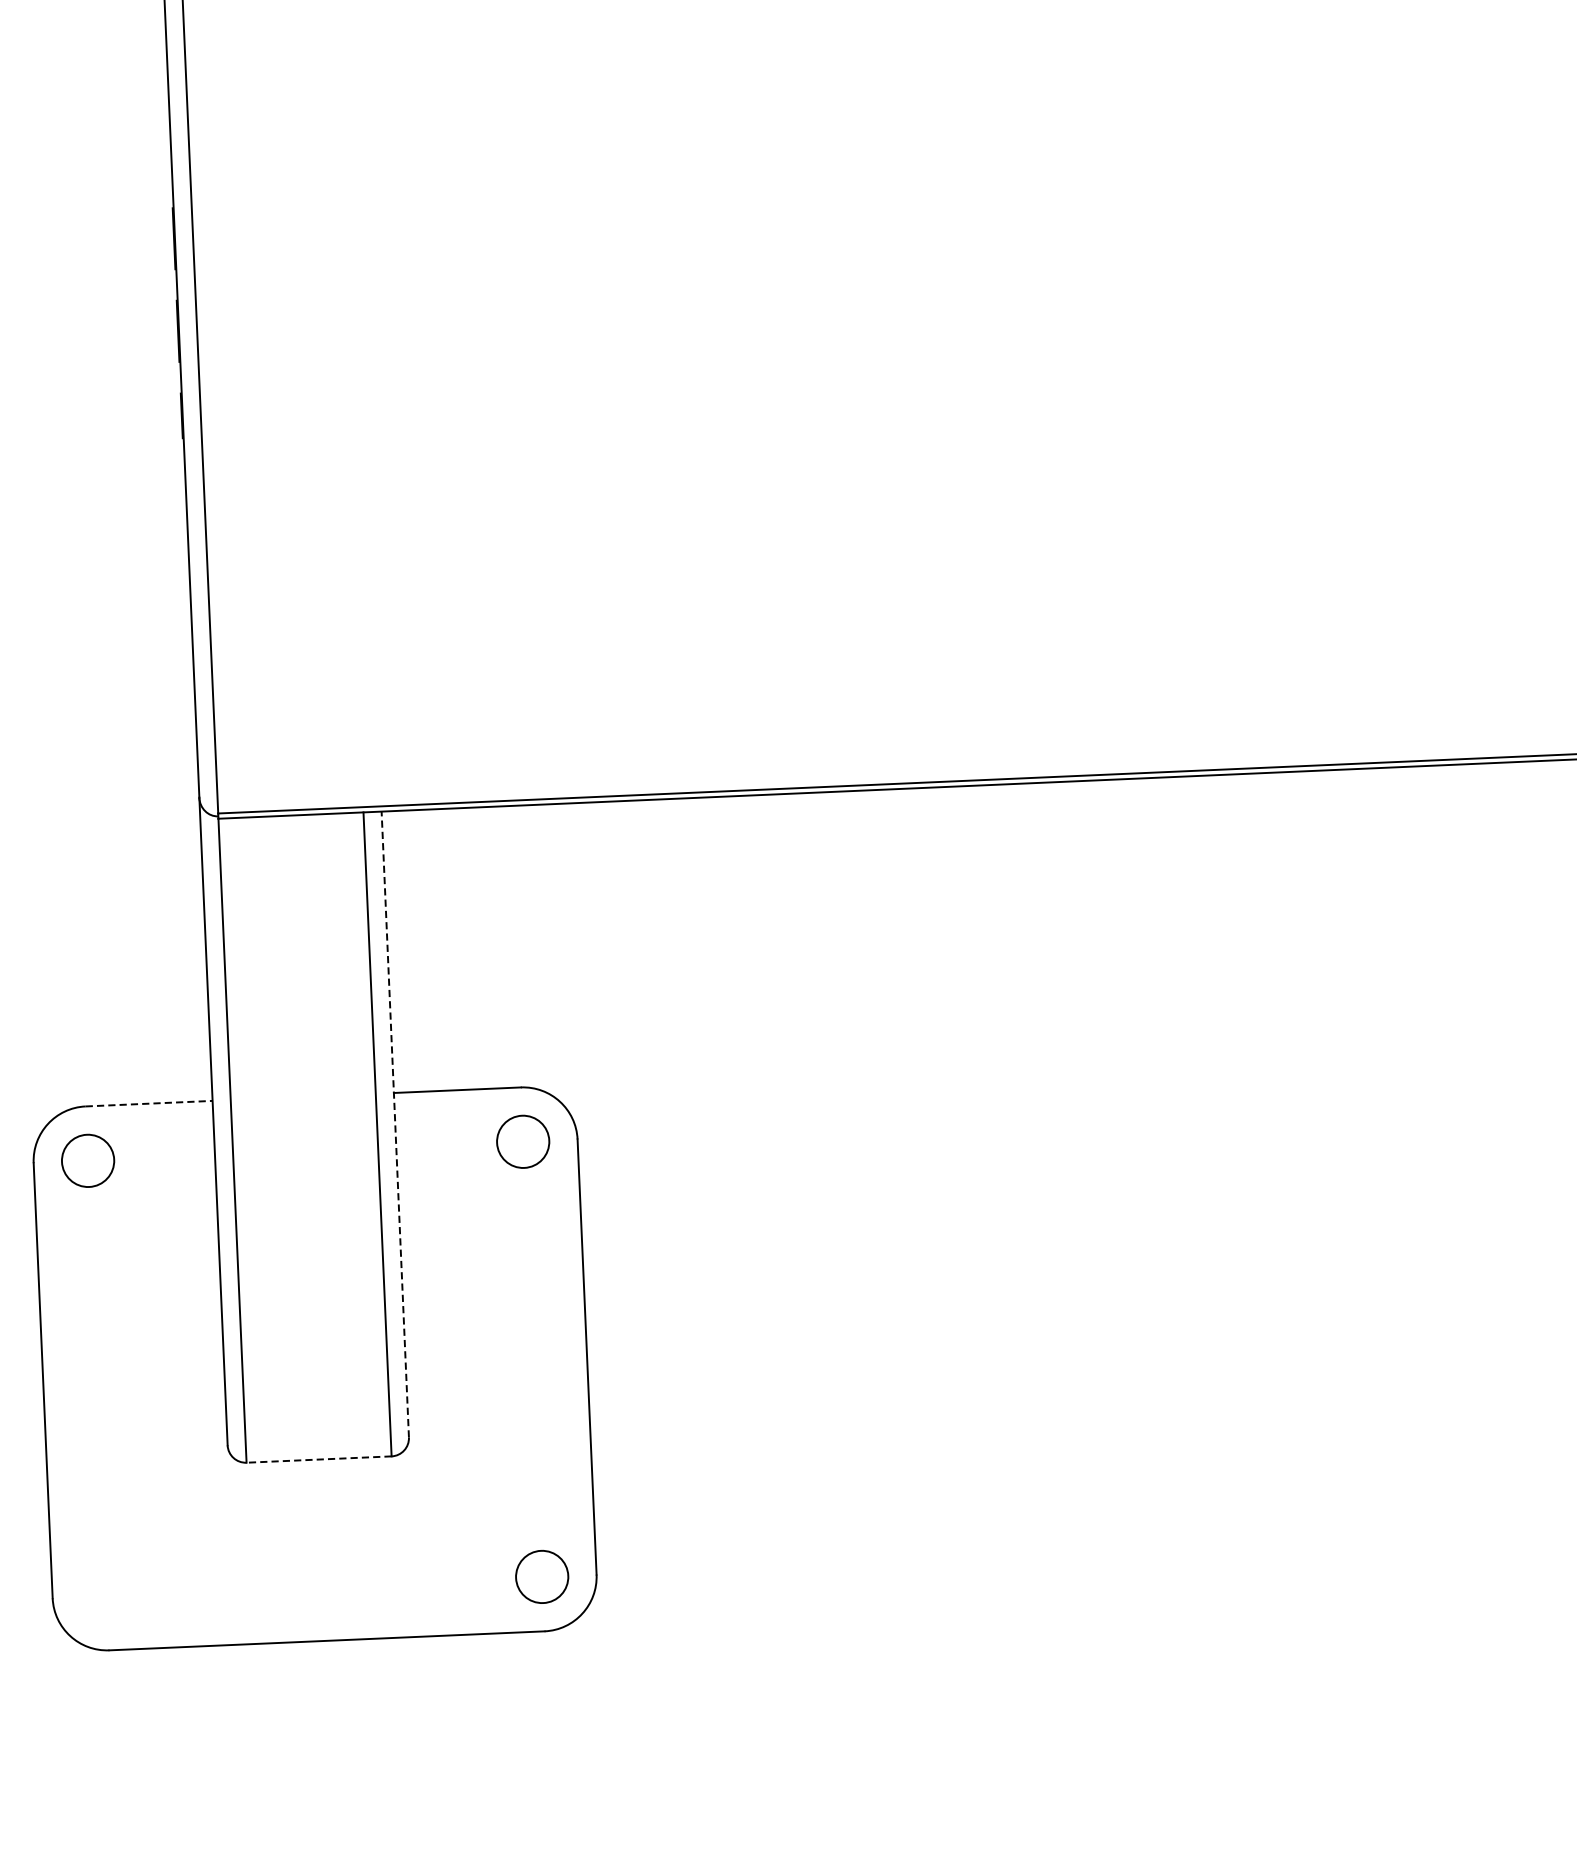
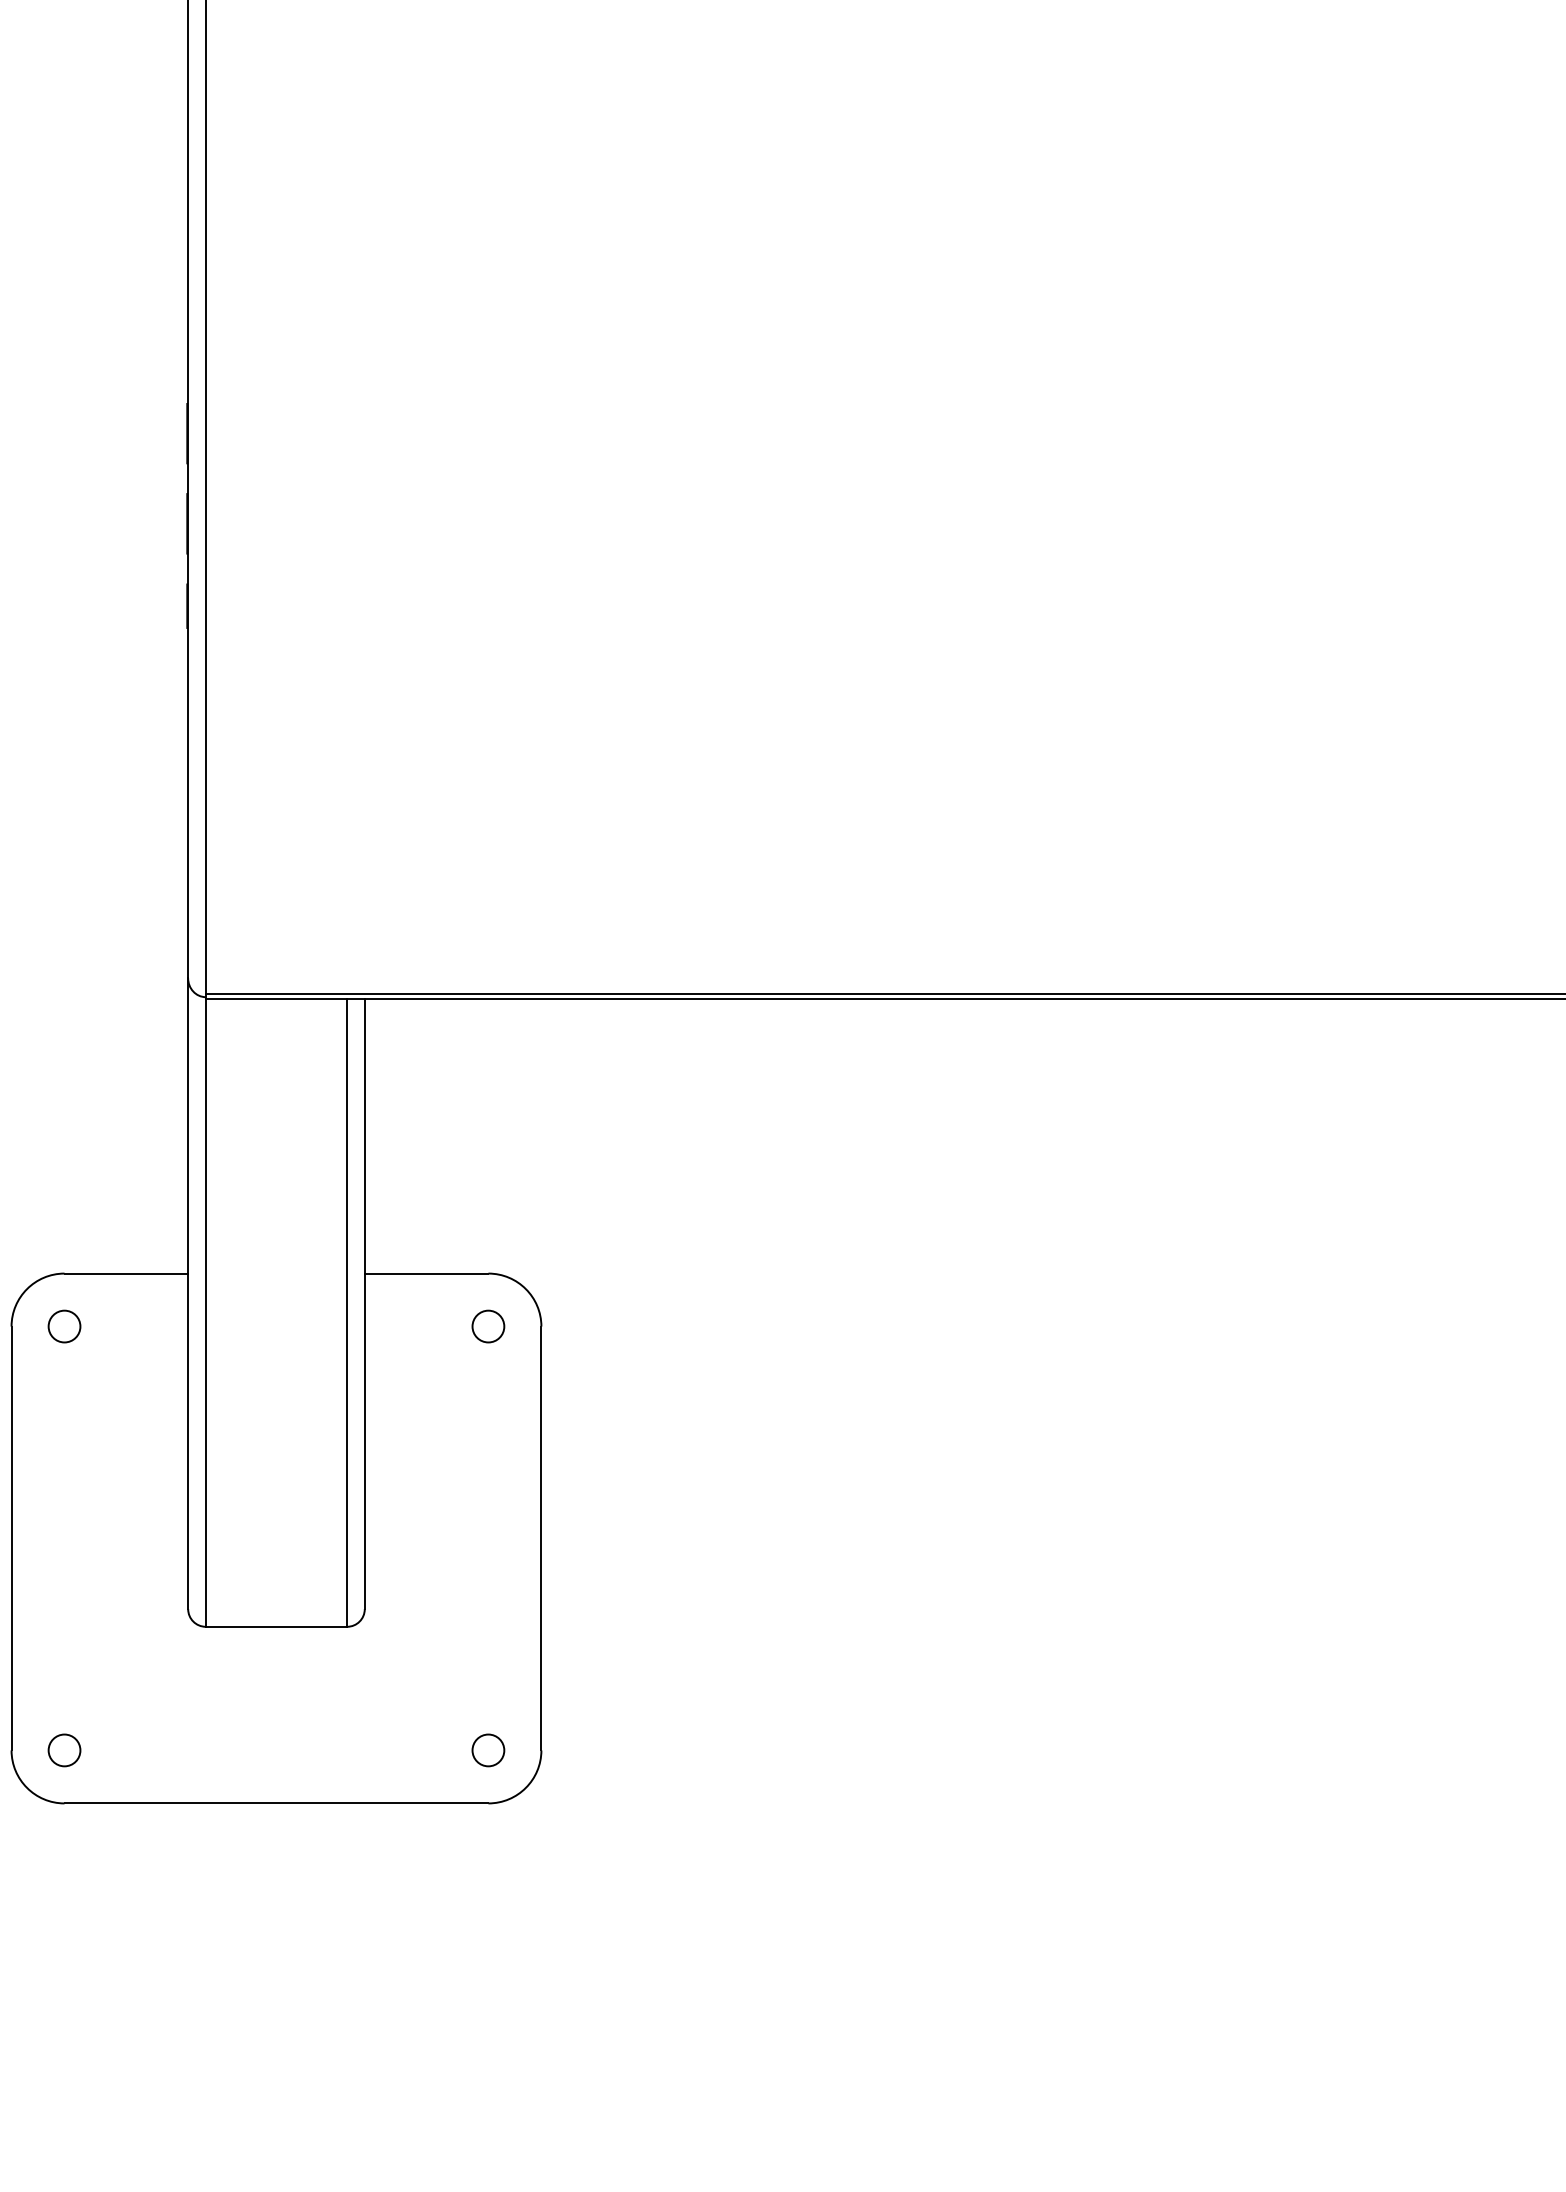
line: (149, 1103) -> (126, 1273), dashed -> solid
line: (394, 1124) -> (364, 1304), dashed -> solid
circle: (523, 1141) -> (488, 1326), size x0.62
circle: (88, 1160) -> (64, 1326), size x0.62
line: (319, 1459) -> (276, 1626), dashed -> solid
circle: (542, 1577) -> (488, 1750), size x0.62
circle: (107, 1596) -> (64, 1750), added

